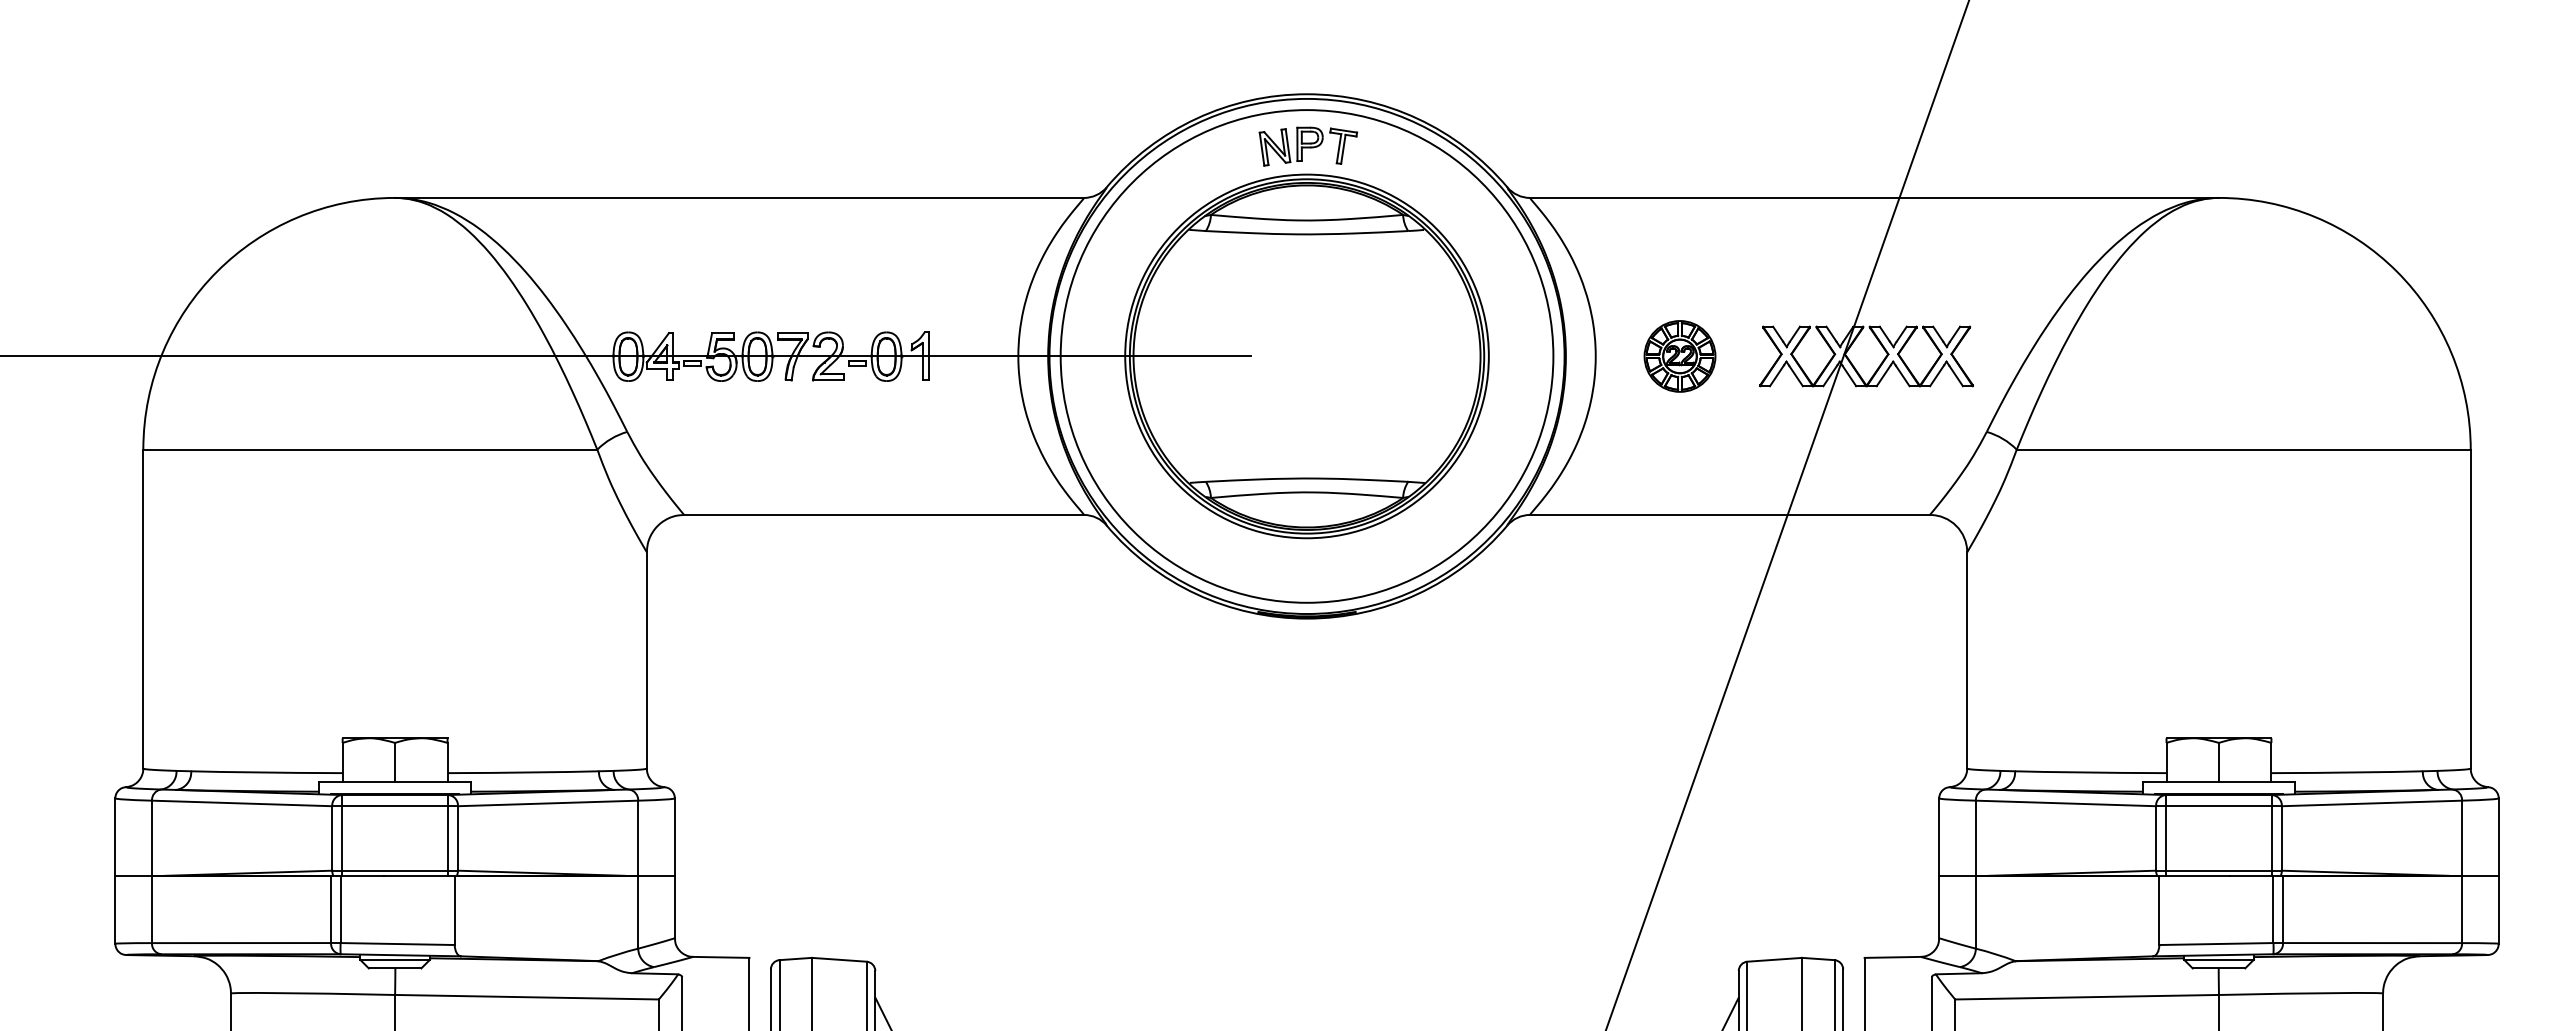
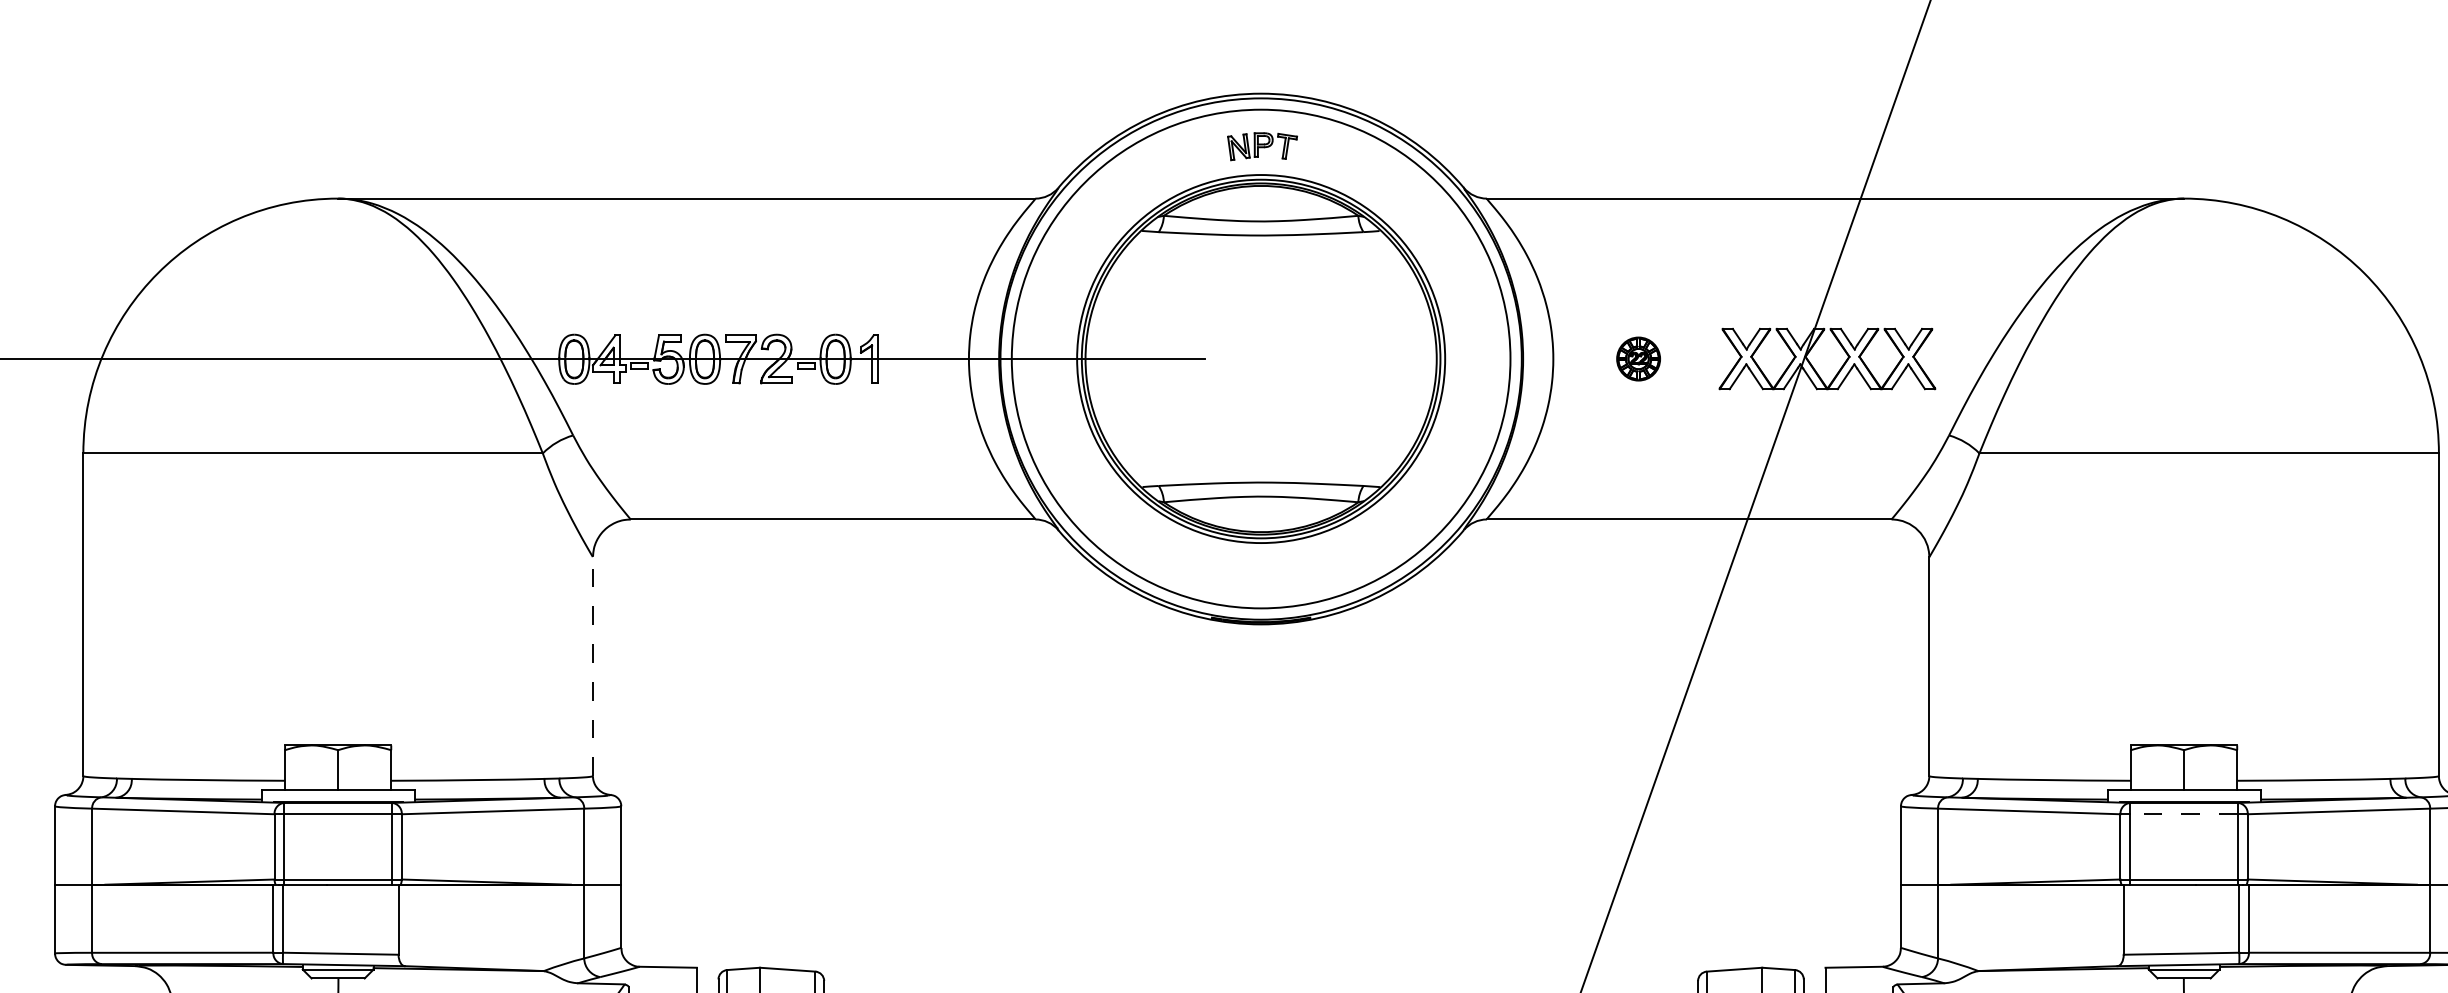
part: (1308, 146) -> (1262, 146), size x0.7
part: (1679, 356) -> (1638, 359), size x0.6
line: (646, 659) -> (592, 665), solid -> dashed
line: (2218, 806) -> (2183, 814), solid -> dashed

